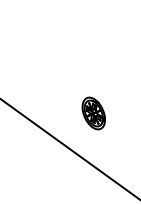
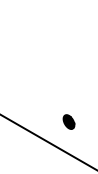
part: (93, 112) -> (68, 121), size x0.7

